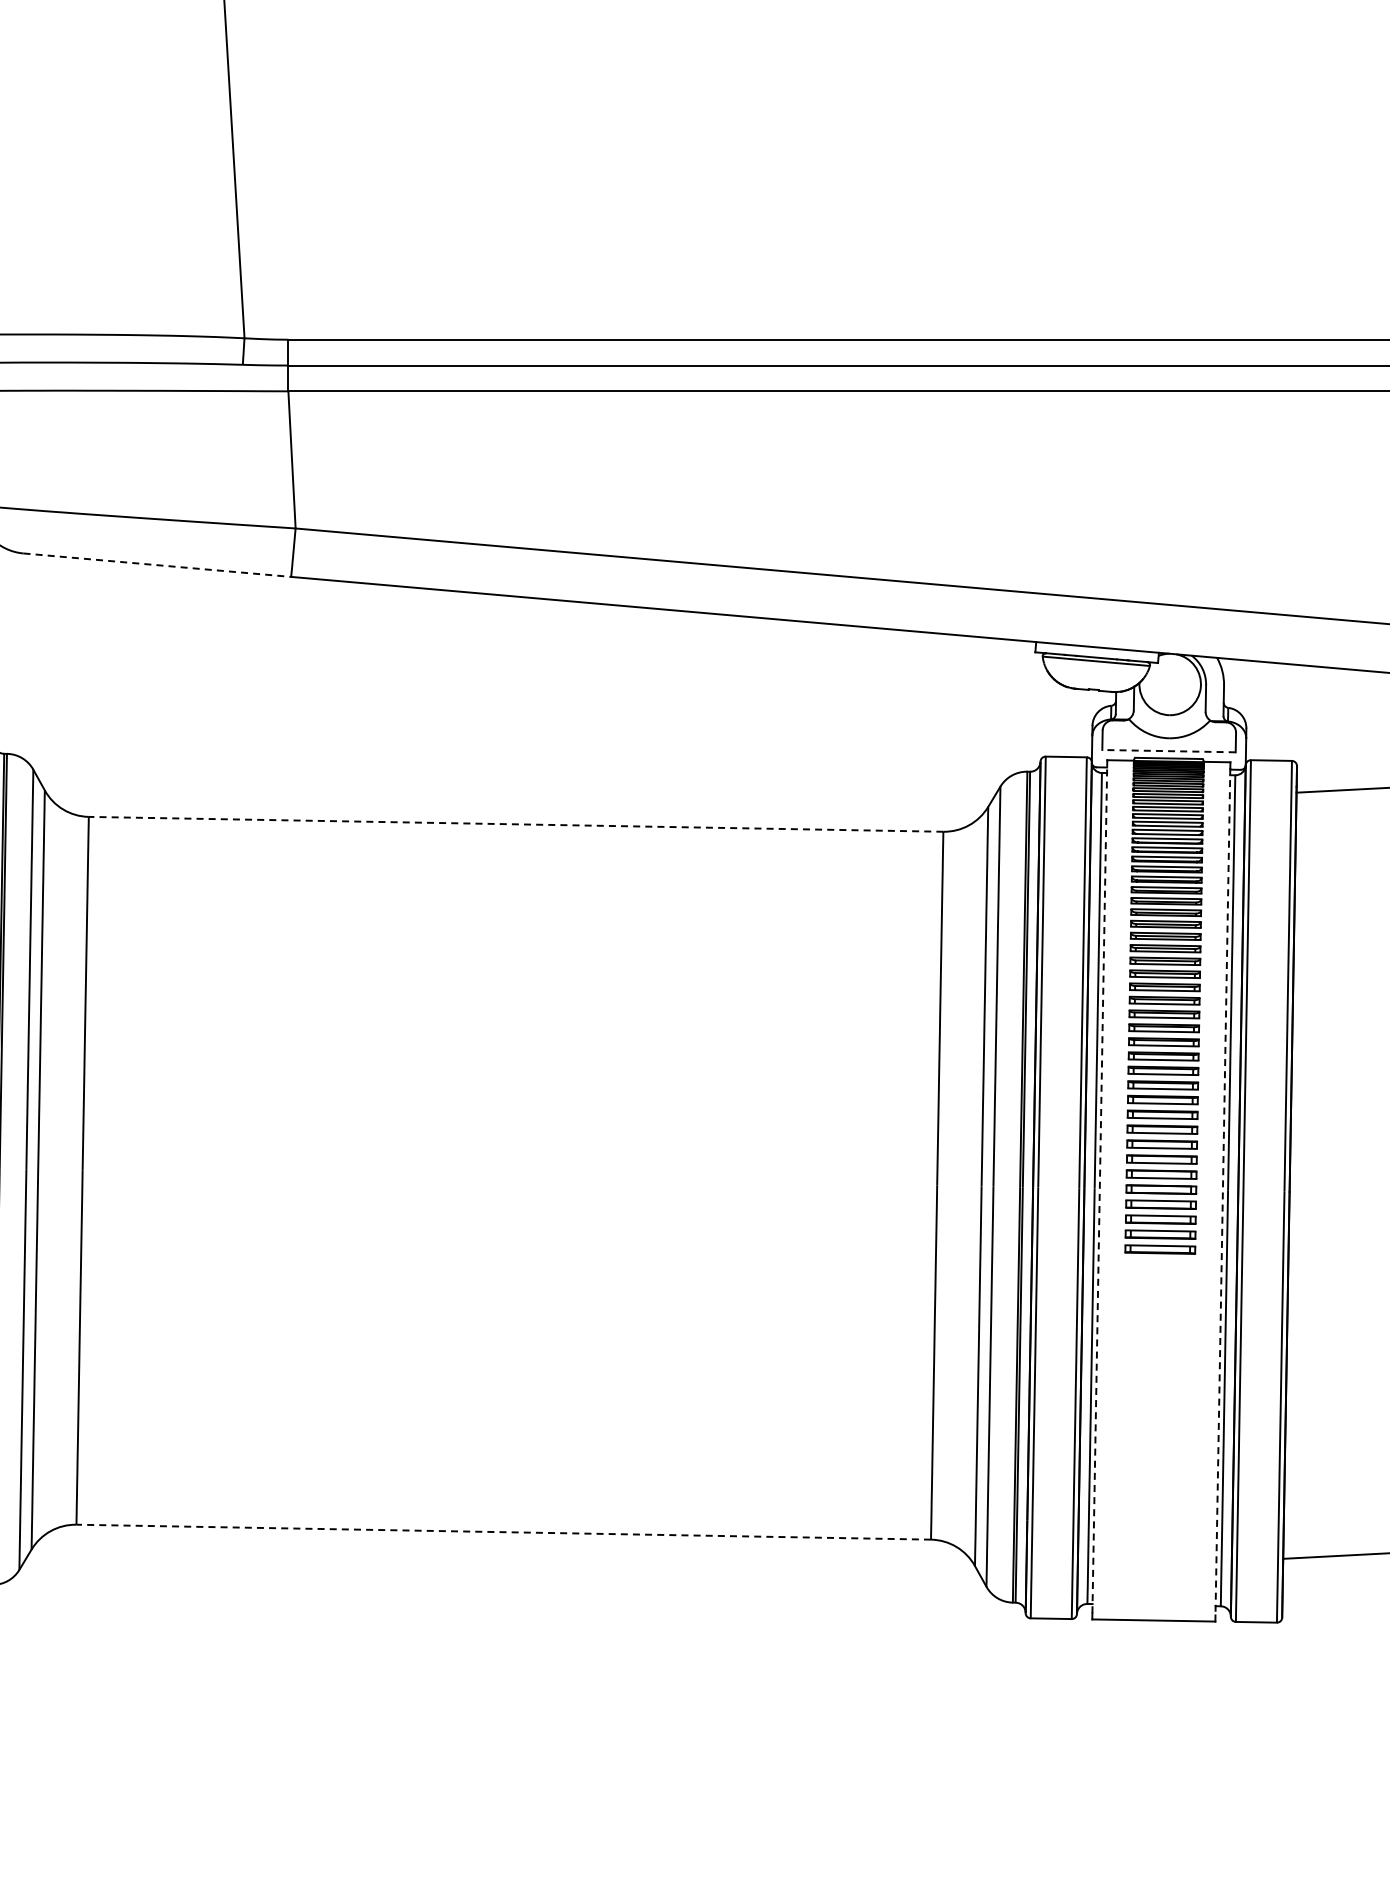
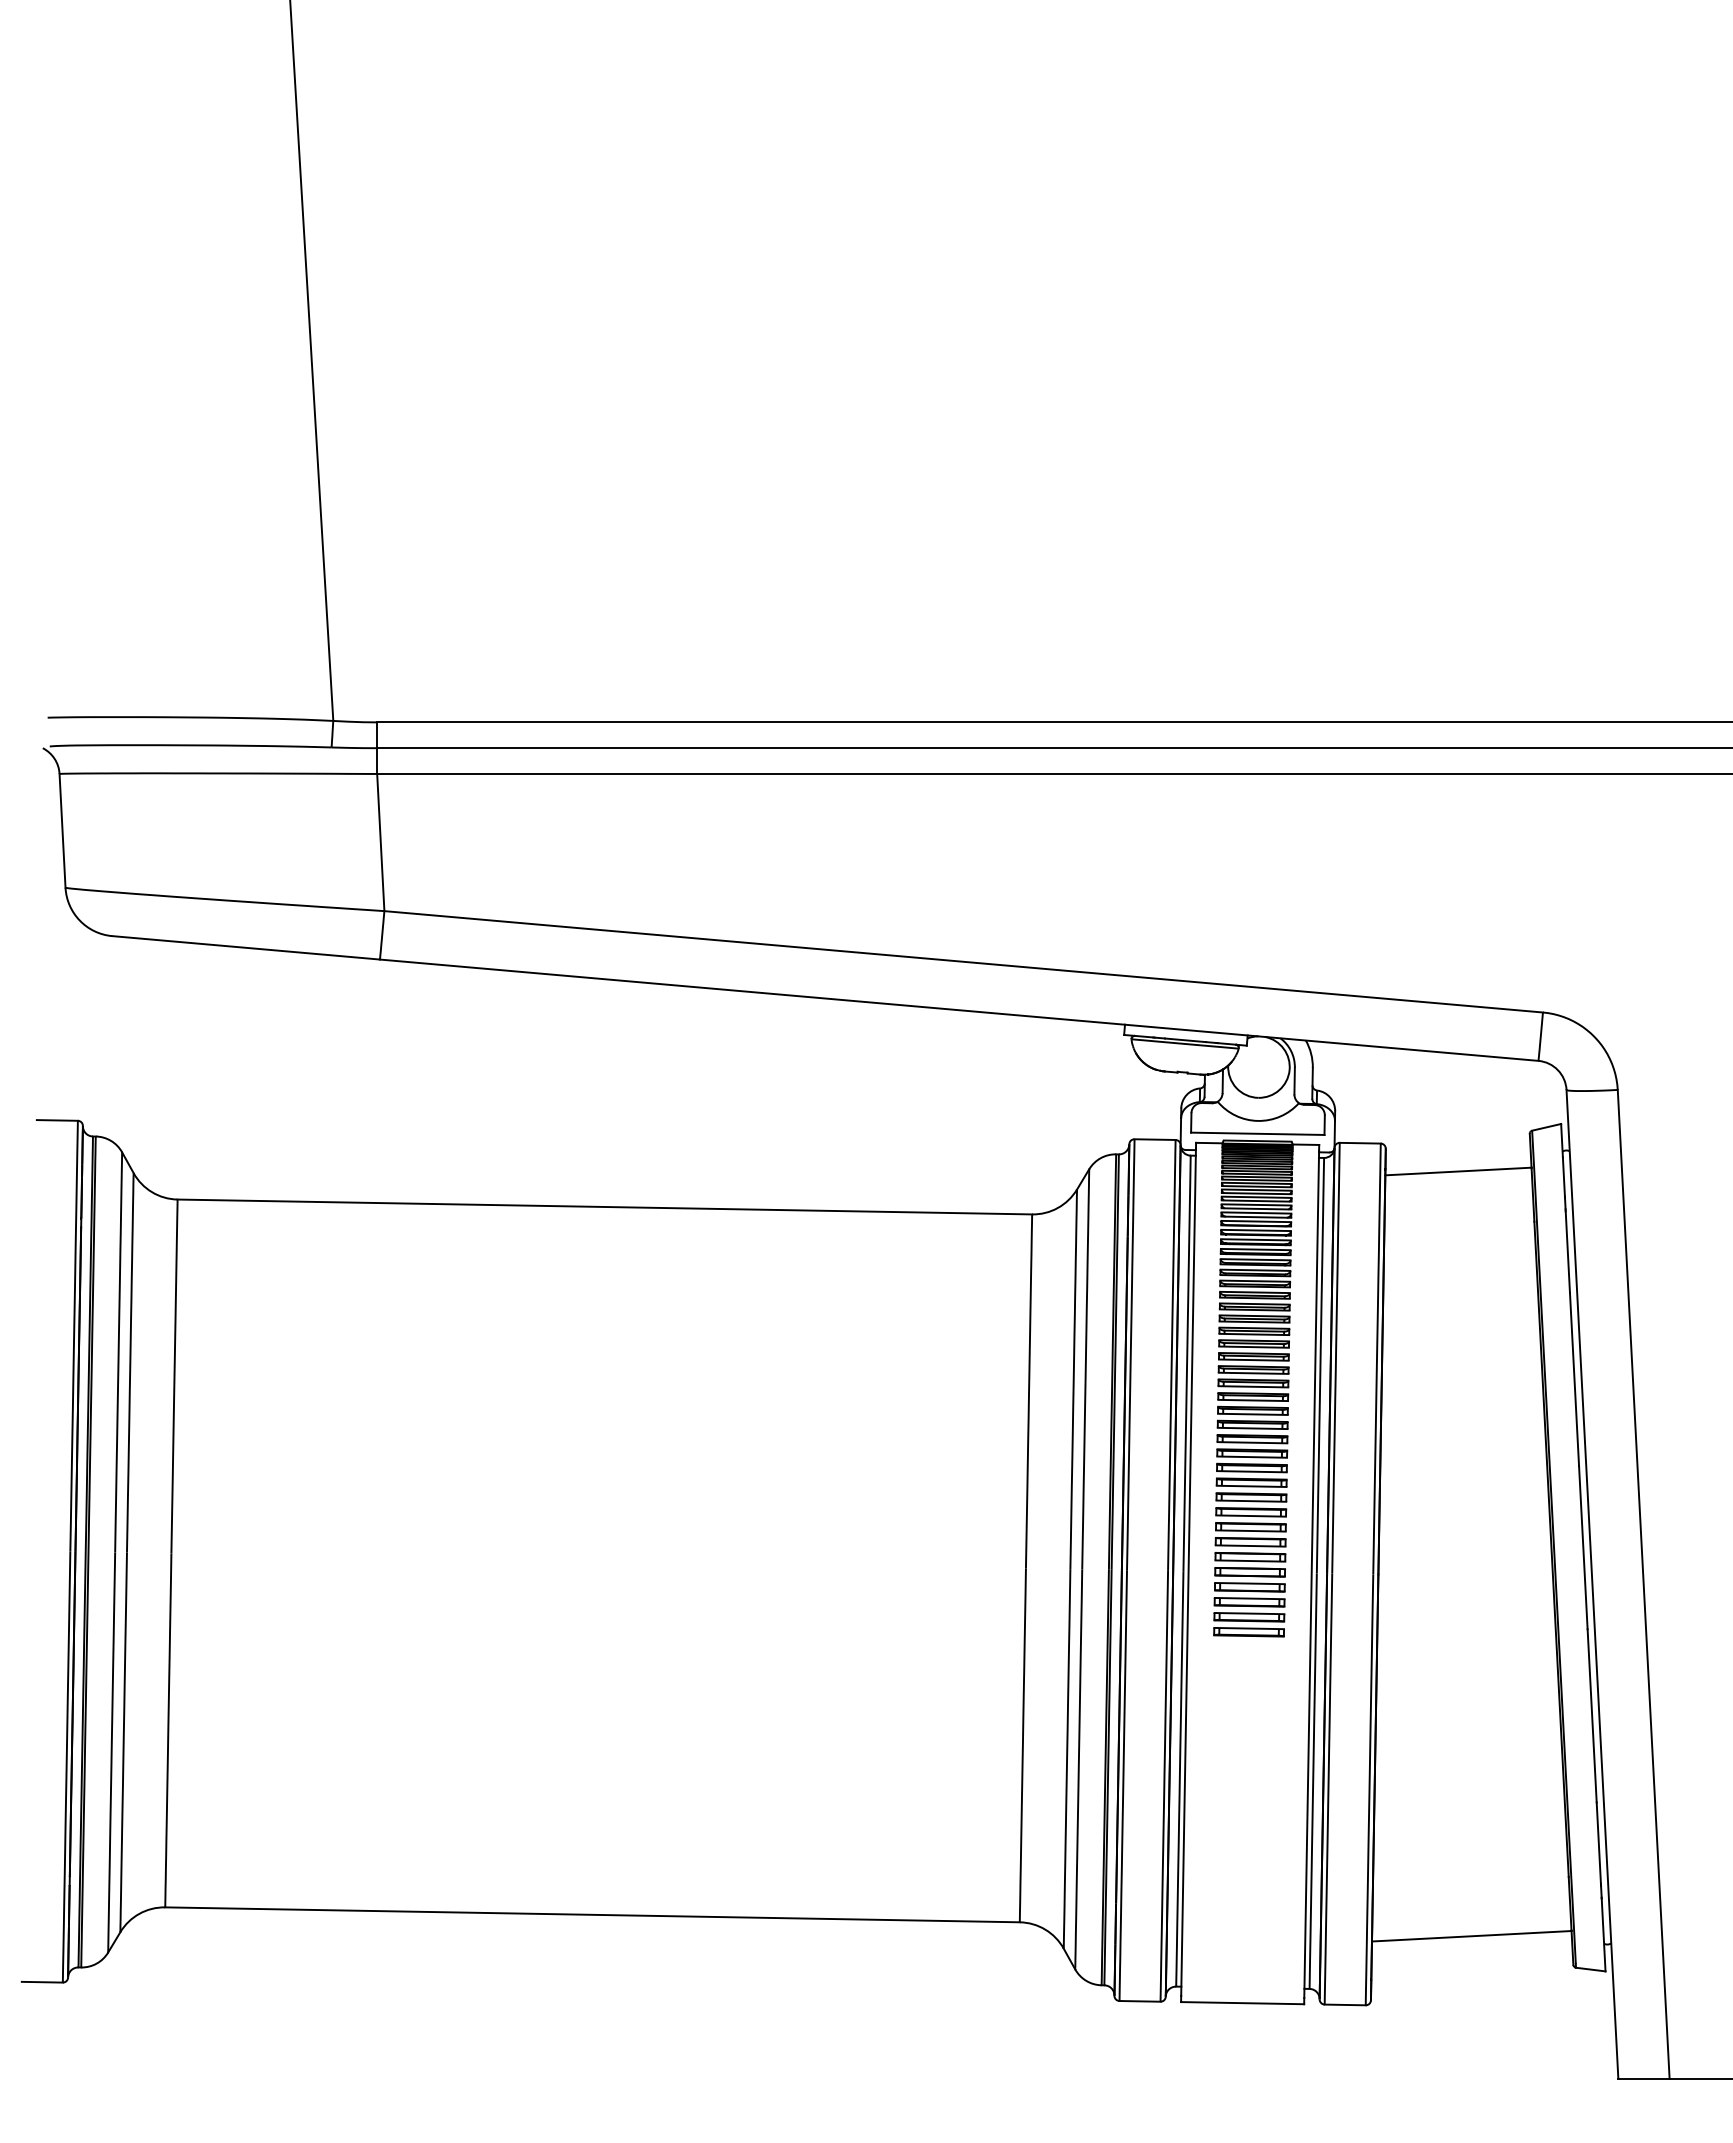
line: (157, 564) -> (246, 947), dashed -> solid
line: (1168, 750) -> (1257, 1133), dashed -> solid
line: (515, 823) -> (604, 1206), dashed -> solid
line: (1099, 1189) -> (1188, 1572), dashed -> solid
line: (1222, 1191) -> (1311, 1574), dashed -> solid
line: (503, 1531) -> (592, 1914), dashed -> solid

